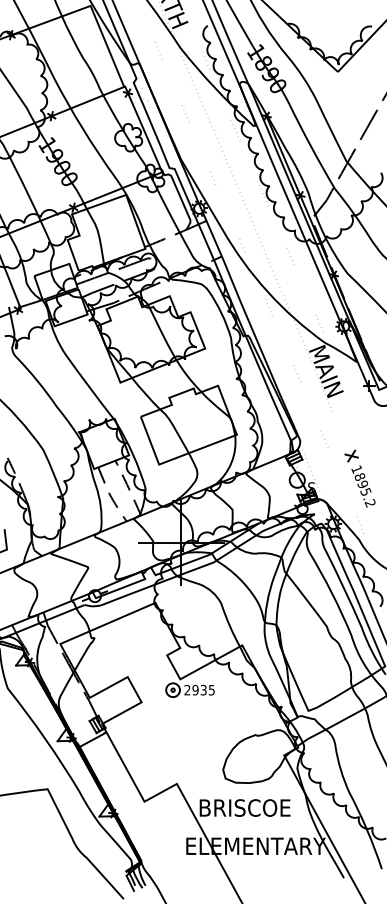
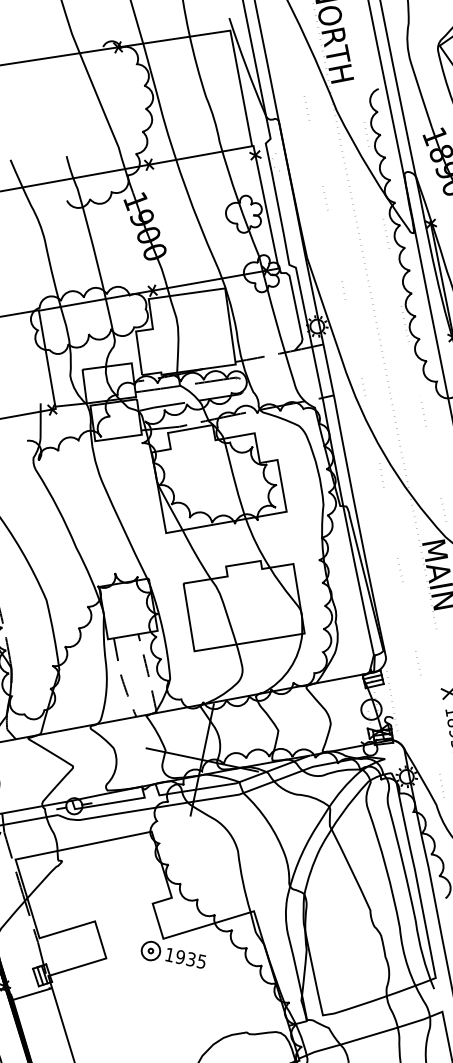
text: (187, 690) -> (169, 955), 2935 -> 1935

